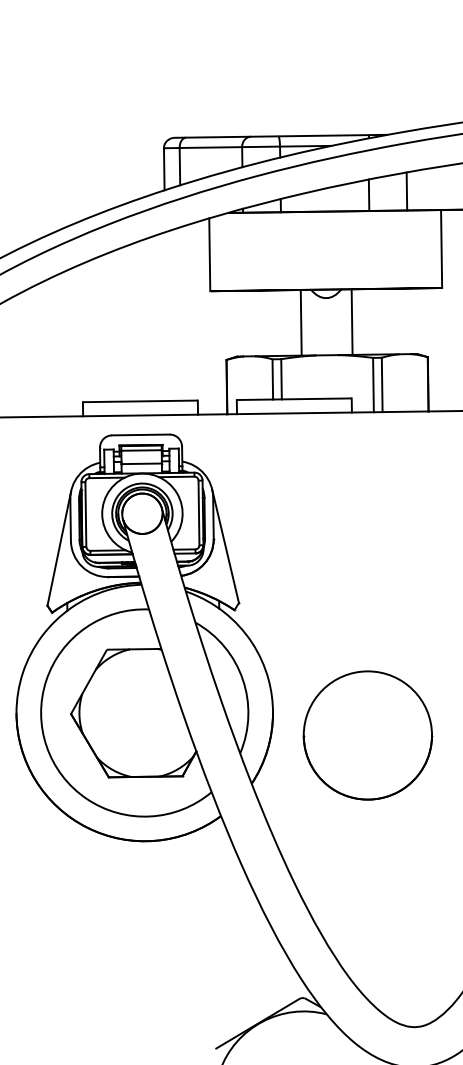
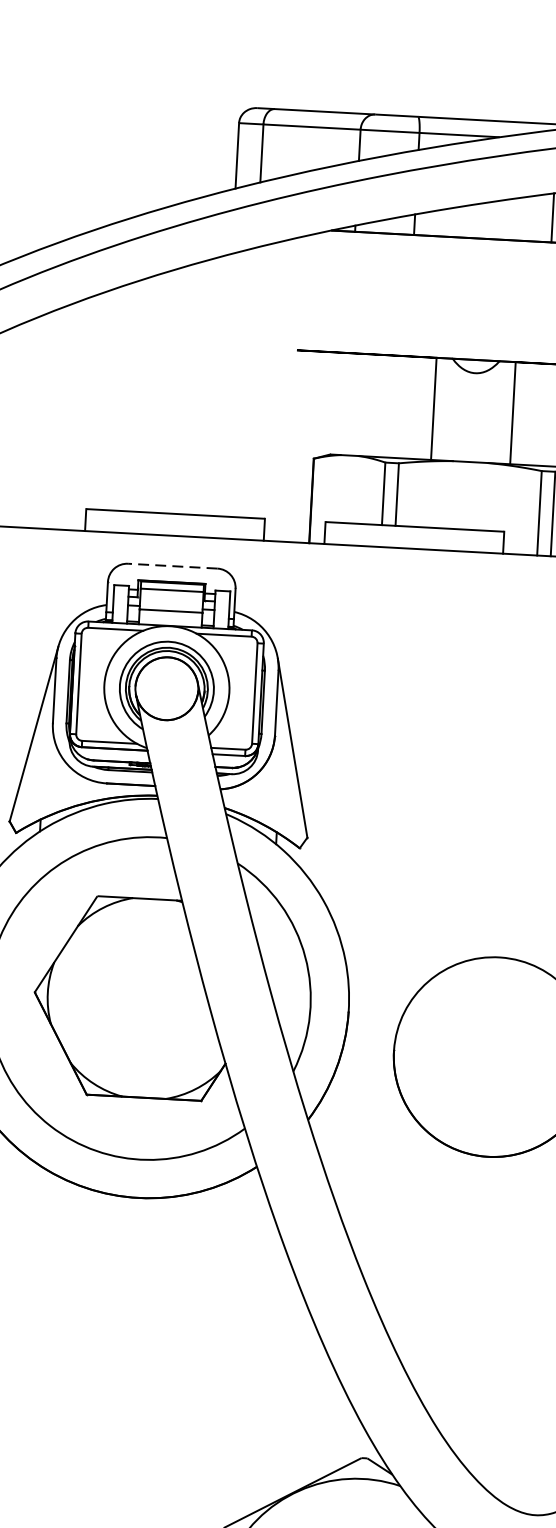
line: (209, 254) -> (298, 293), removed
line: (140, 434) -> (172, 565), solid -> dashed

